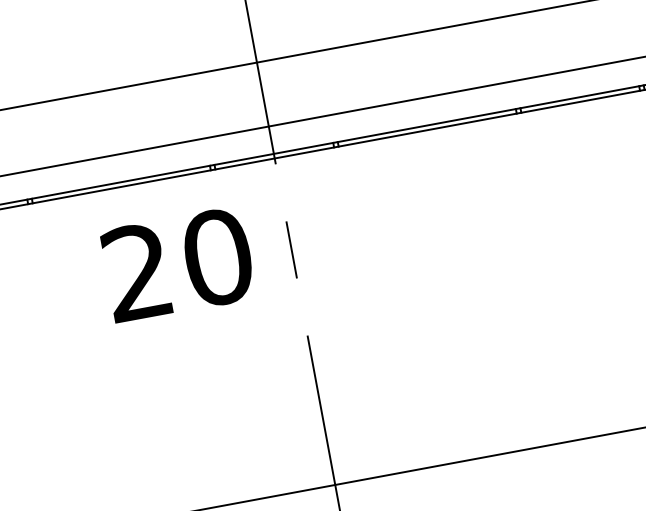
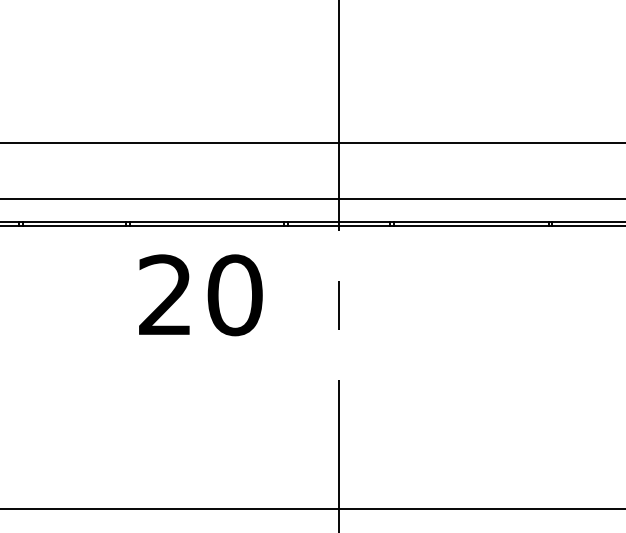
text: (177, 265) -> (200, 295), moved

